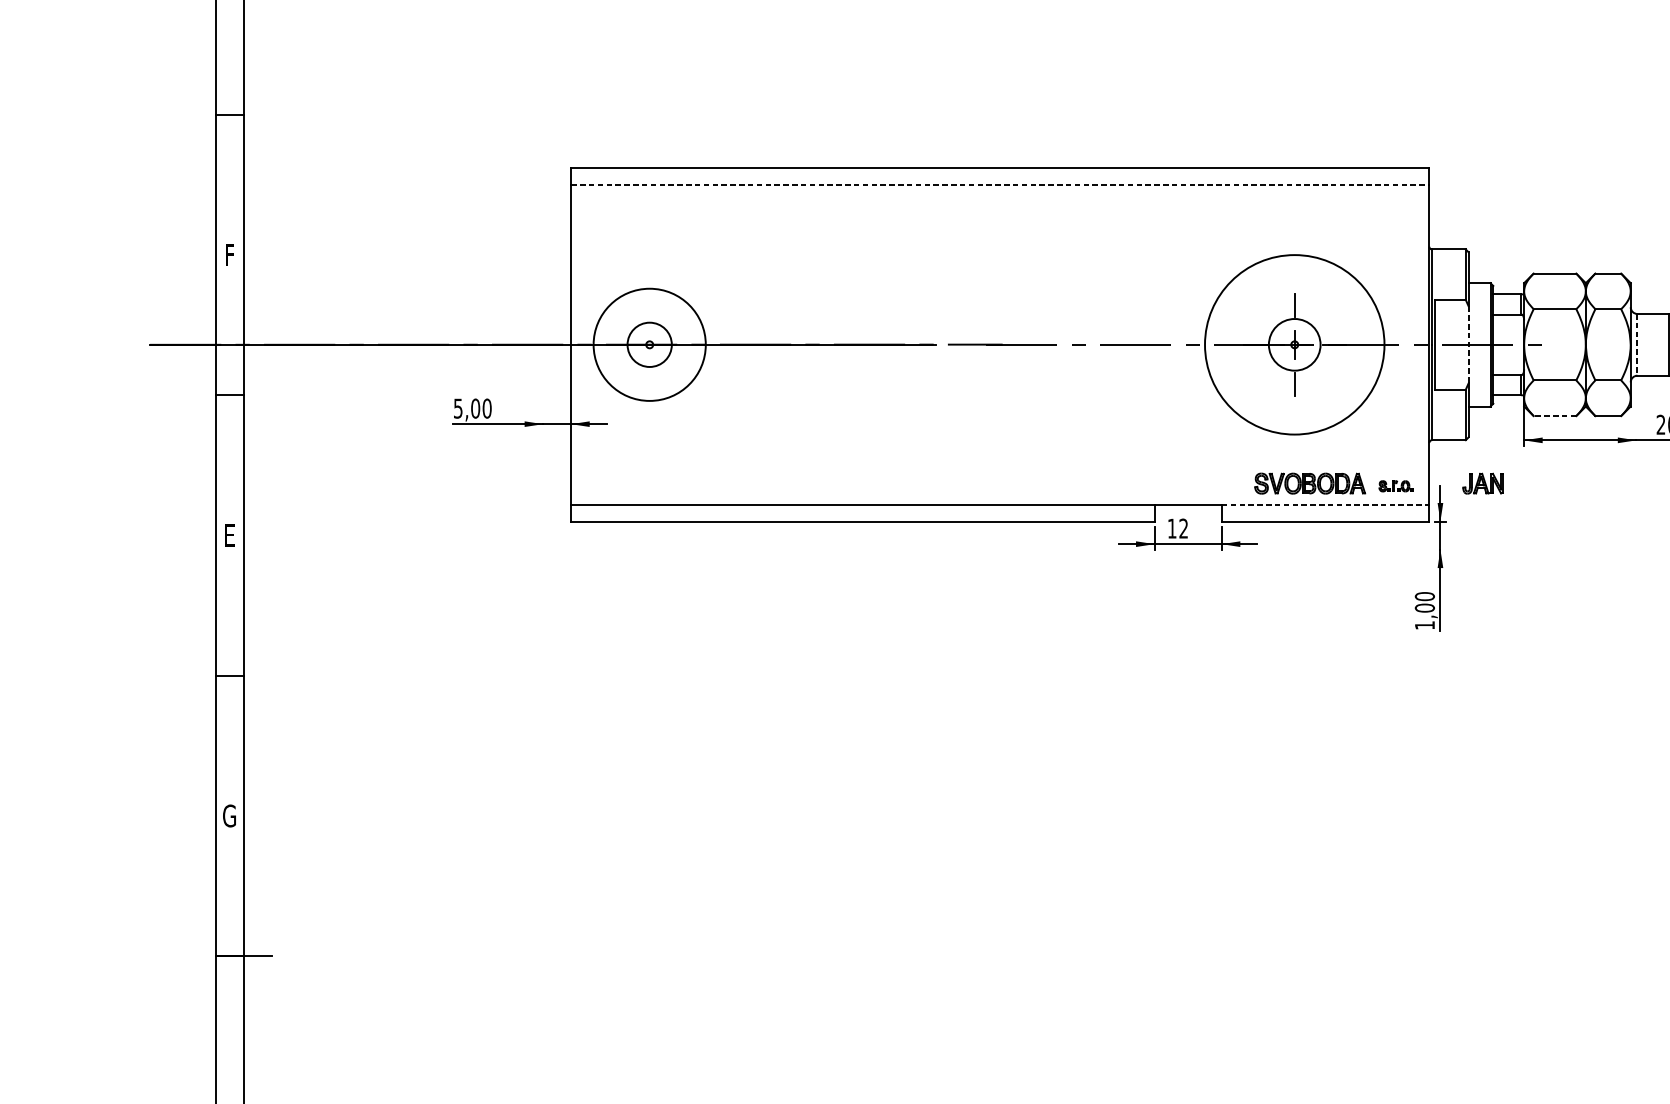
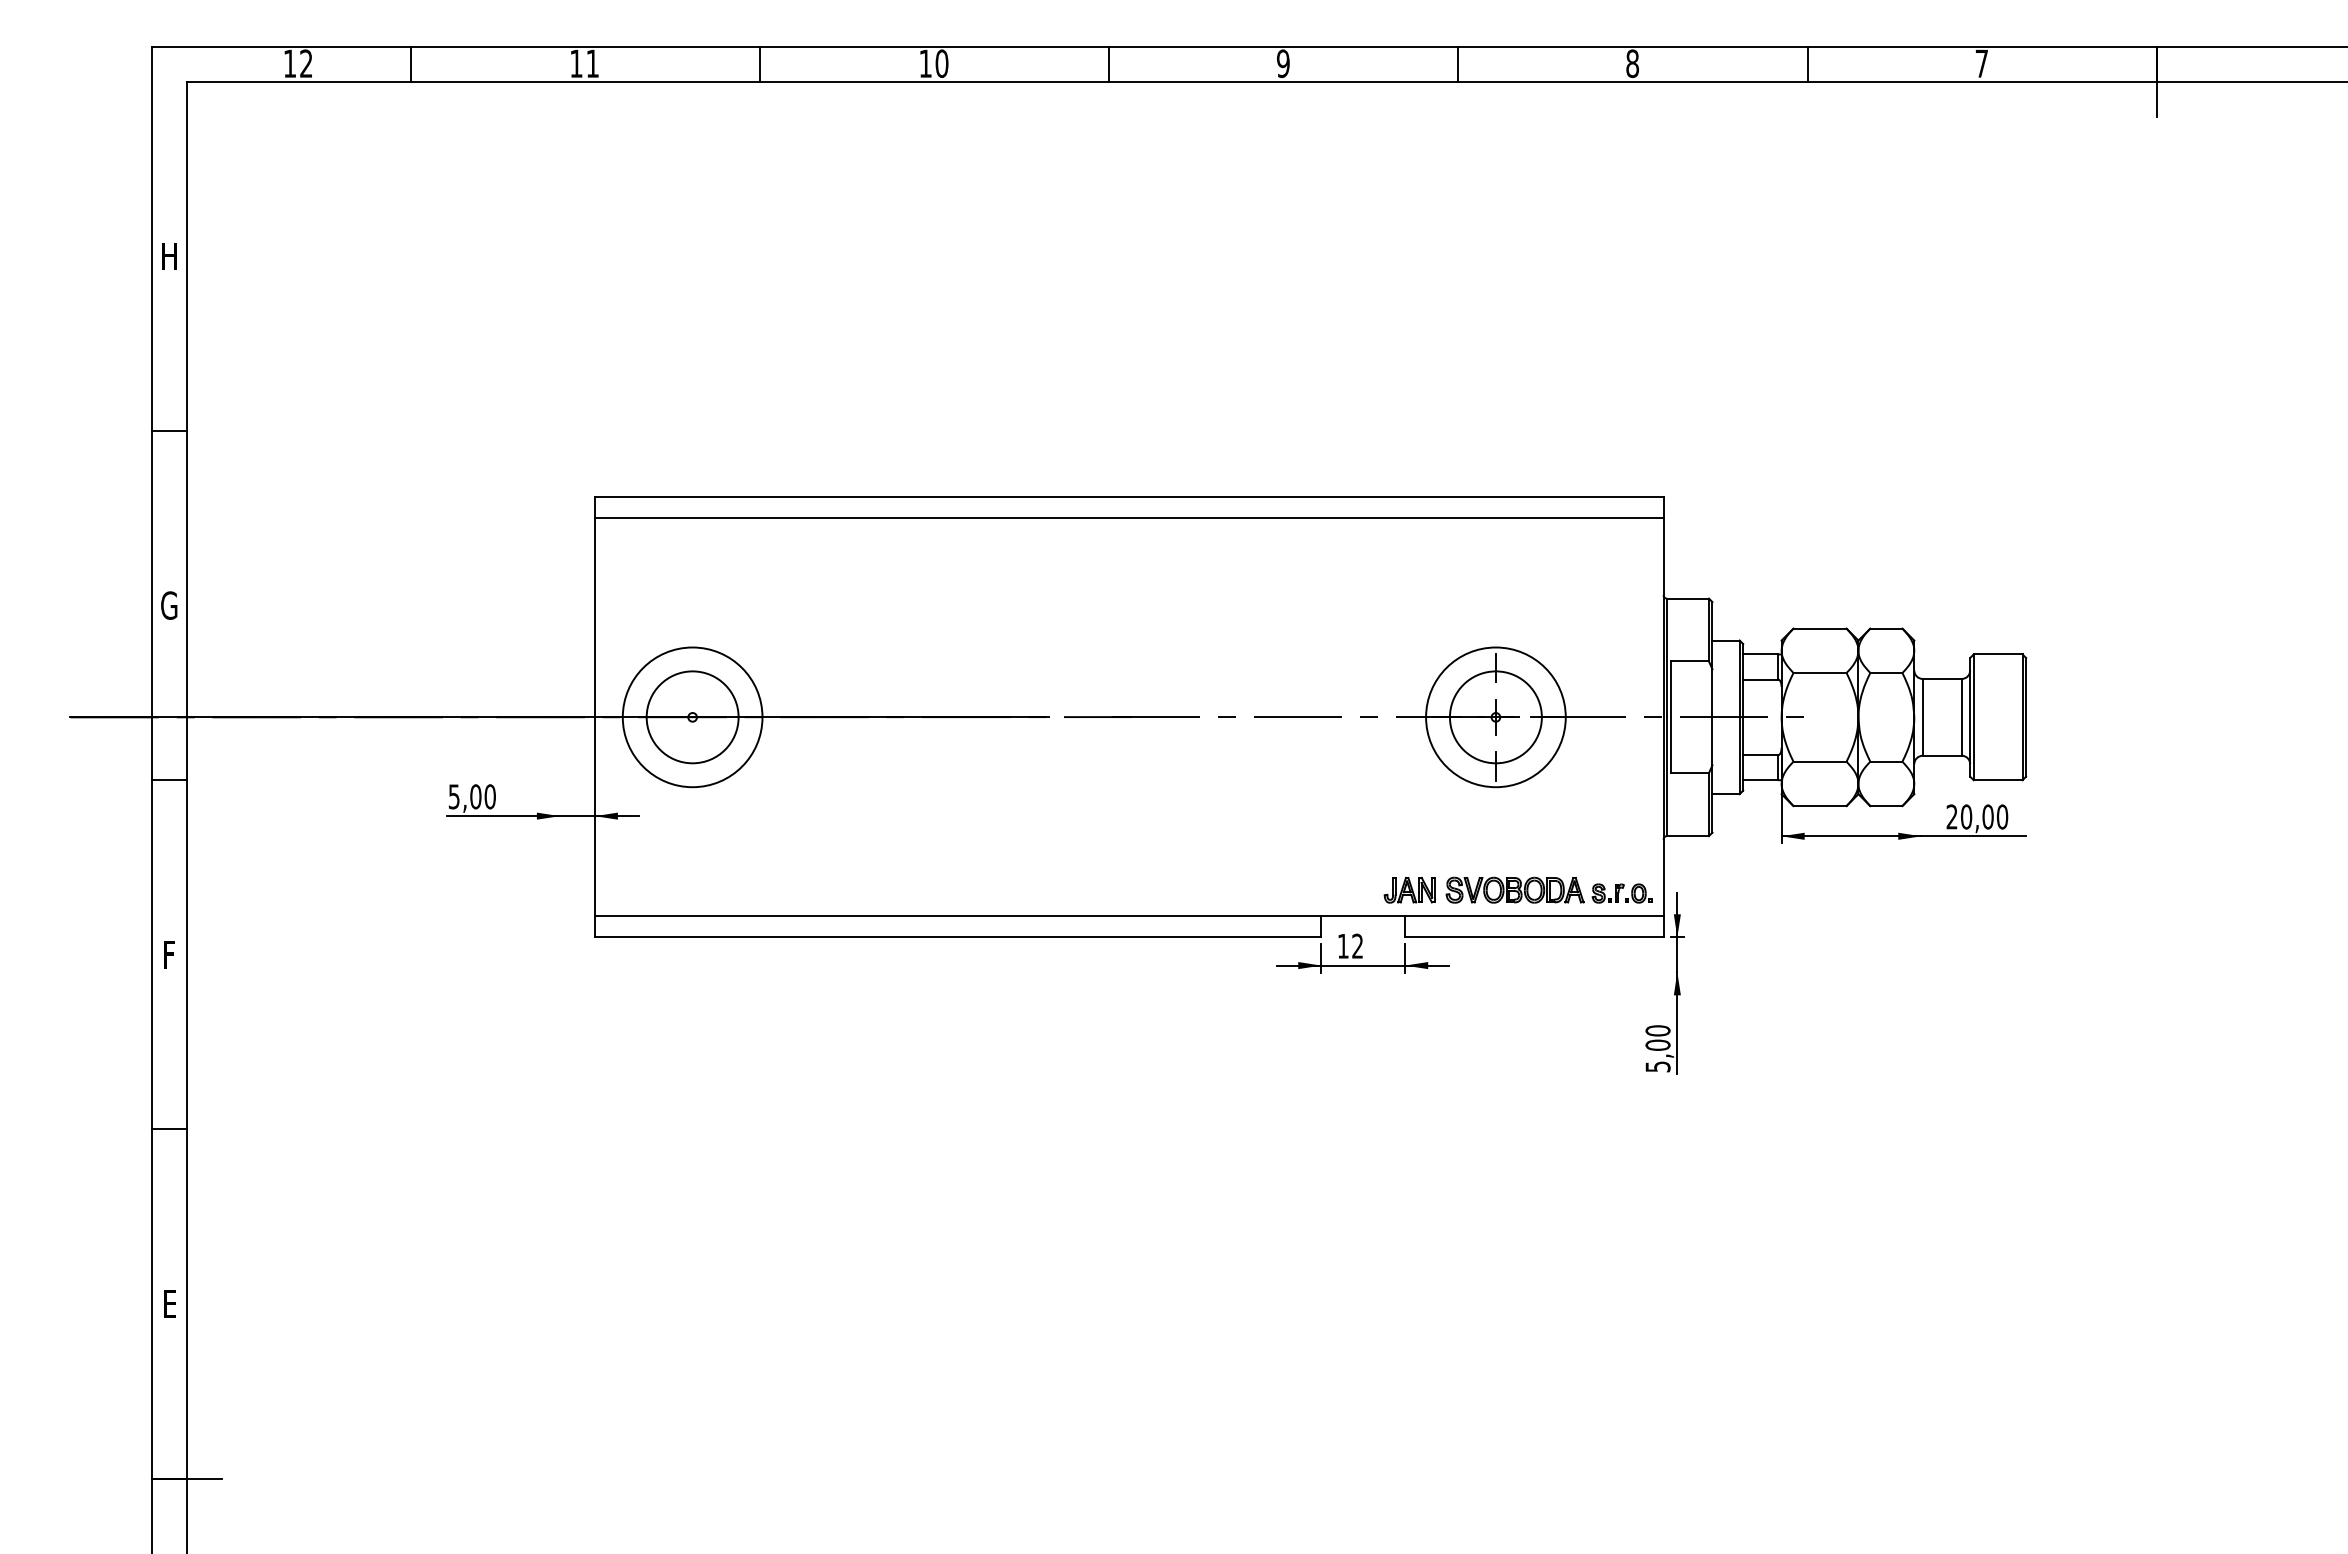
line: (1000, 185) -> (1129, 518), dashed -> solid
text: (229, 255) -> (169, 605), F -> G
circle: (649, 344) -> (692, 717), size x1.67
circle: (1294, 344) -> (1495, 717), size x0.62
circle: (1294, 344) -> (1495, 717), size x1.43
line: (1468, 344) -> (1712, 717), dashed -> solid
line: (1637, 344) -> (1922, 717), dashed -> solid
line: (1555, 416) -> (1820, 806), dashed -> solid
part: (1483, 483) -> (1409, 890), moved
part: (1395, 486) -> (1621, 893), size x1.43
line: (1325, 504) -> (1534, 916), dashed -> solid
text: (230, 535) -> (170, 954), E -> F
text: (1424, 625) -> (1657, 1066), 1,00 -> 5,00
text: (229, 815) -> (169, 1303), G -> E

